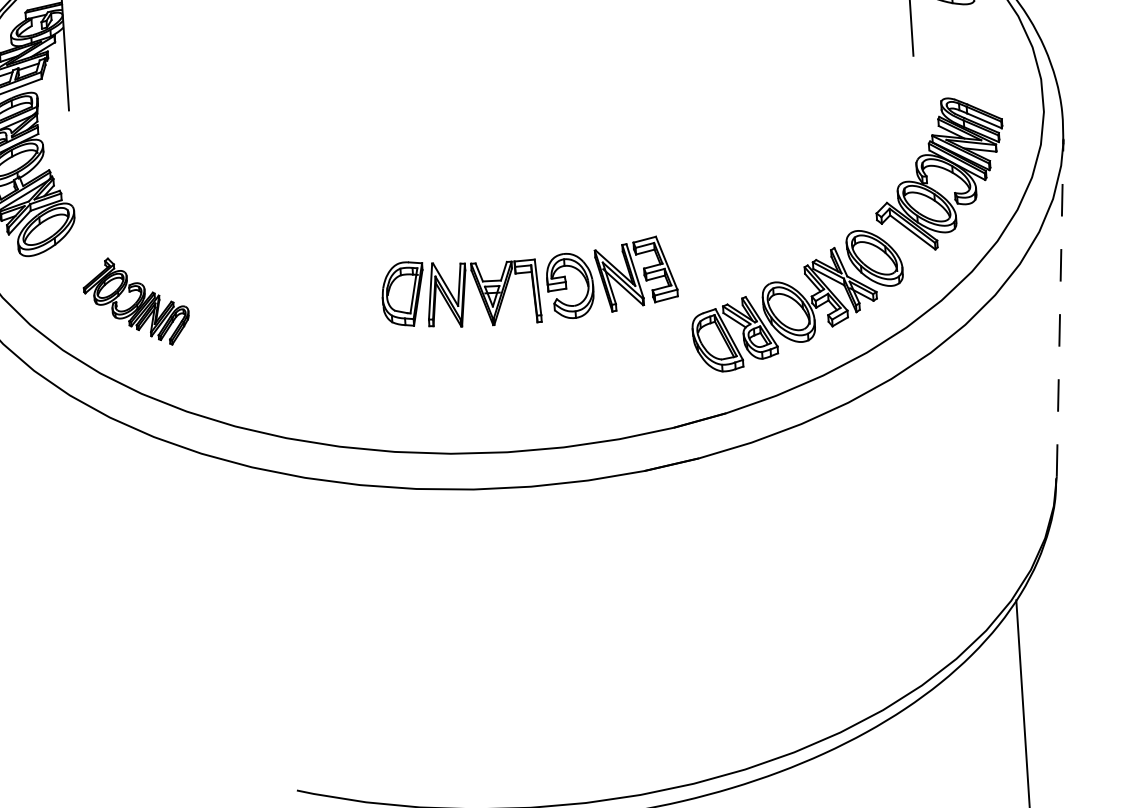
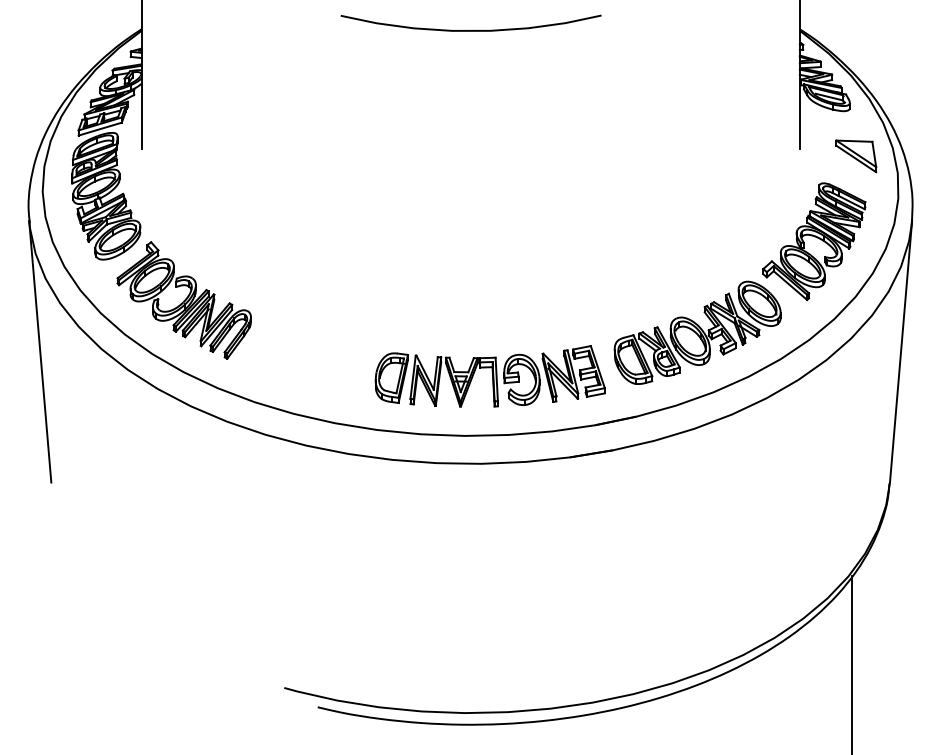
part: (986, 61) -> (856, 156), added
part: (528, 284) -> (489, 376), moved
part: (135, 301) -> (183, 300), size x1.67
line: (1060, 307) -> (901, 351), dashed -> solid

